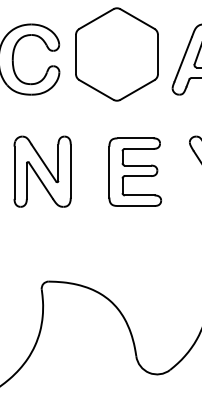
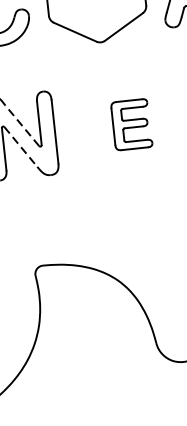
line: (43, 162) -> (21, 124), solid -> dashed
part: (135, 171) -> (131, 123), size x0.6
line: (40, 180) -> (20, 146), solid -> dashed

